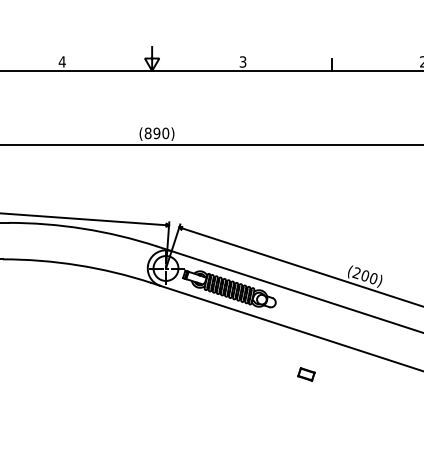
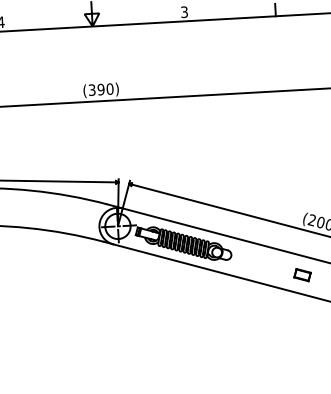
text: (147, 133) -> (91, 90), (890) -> (390)
part: (306, 374) -> (302, 275), moved

